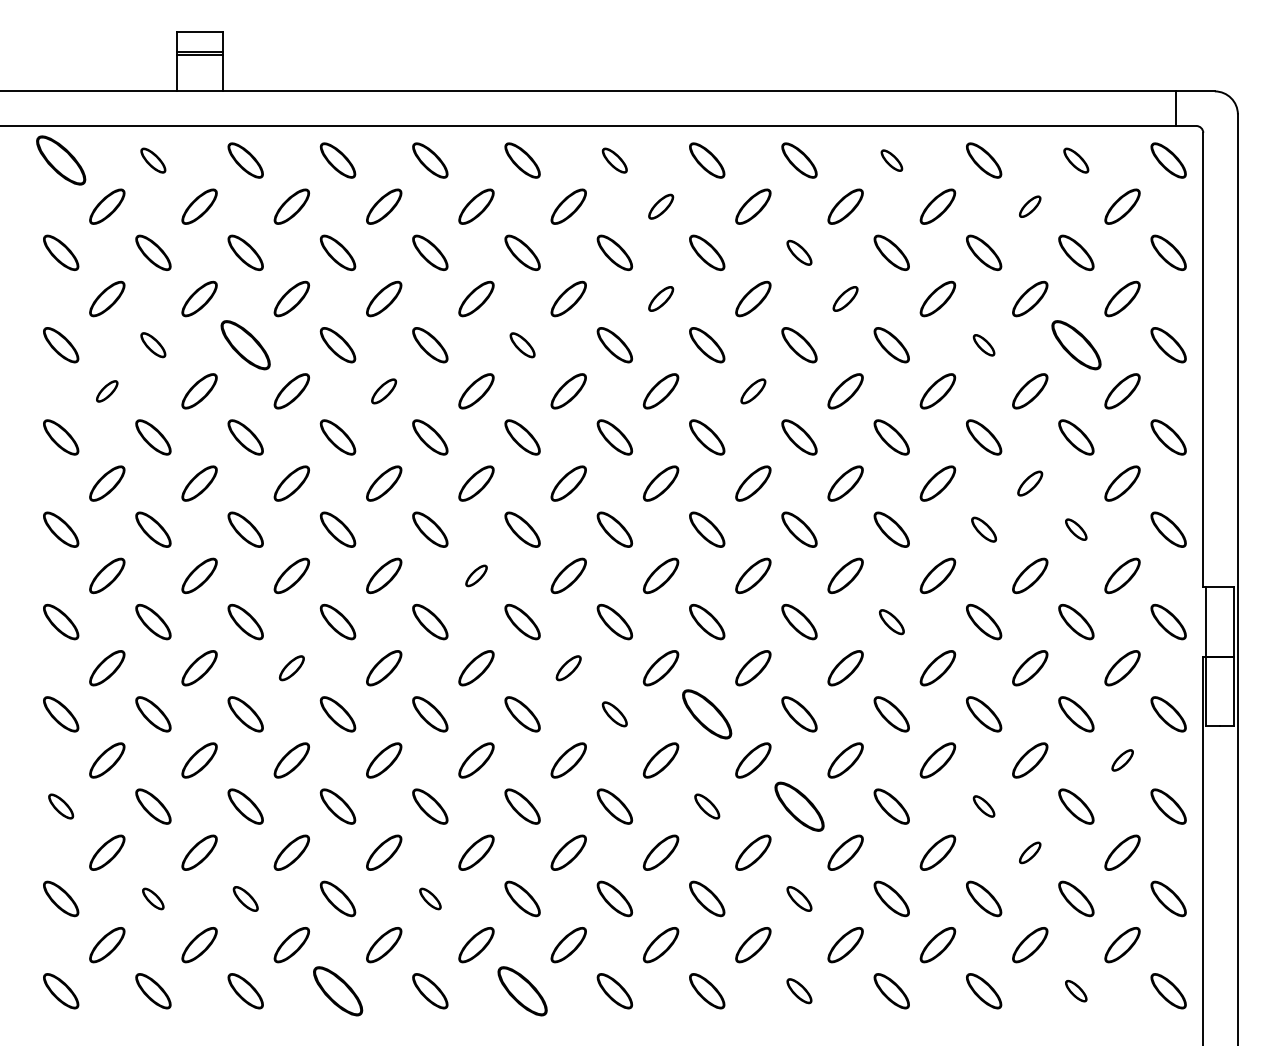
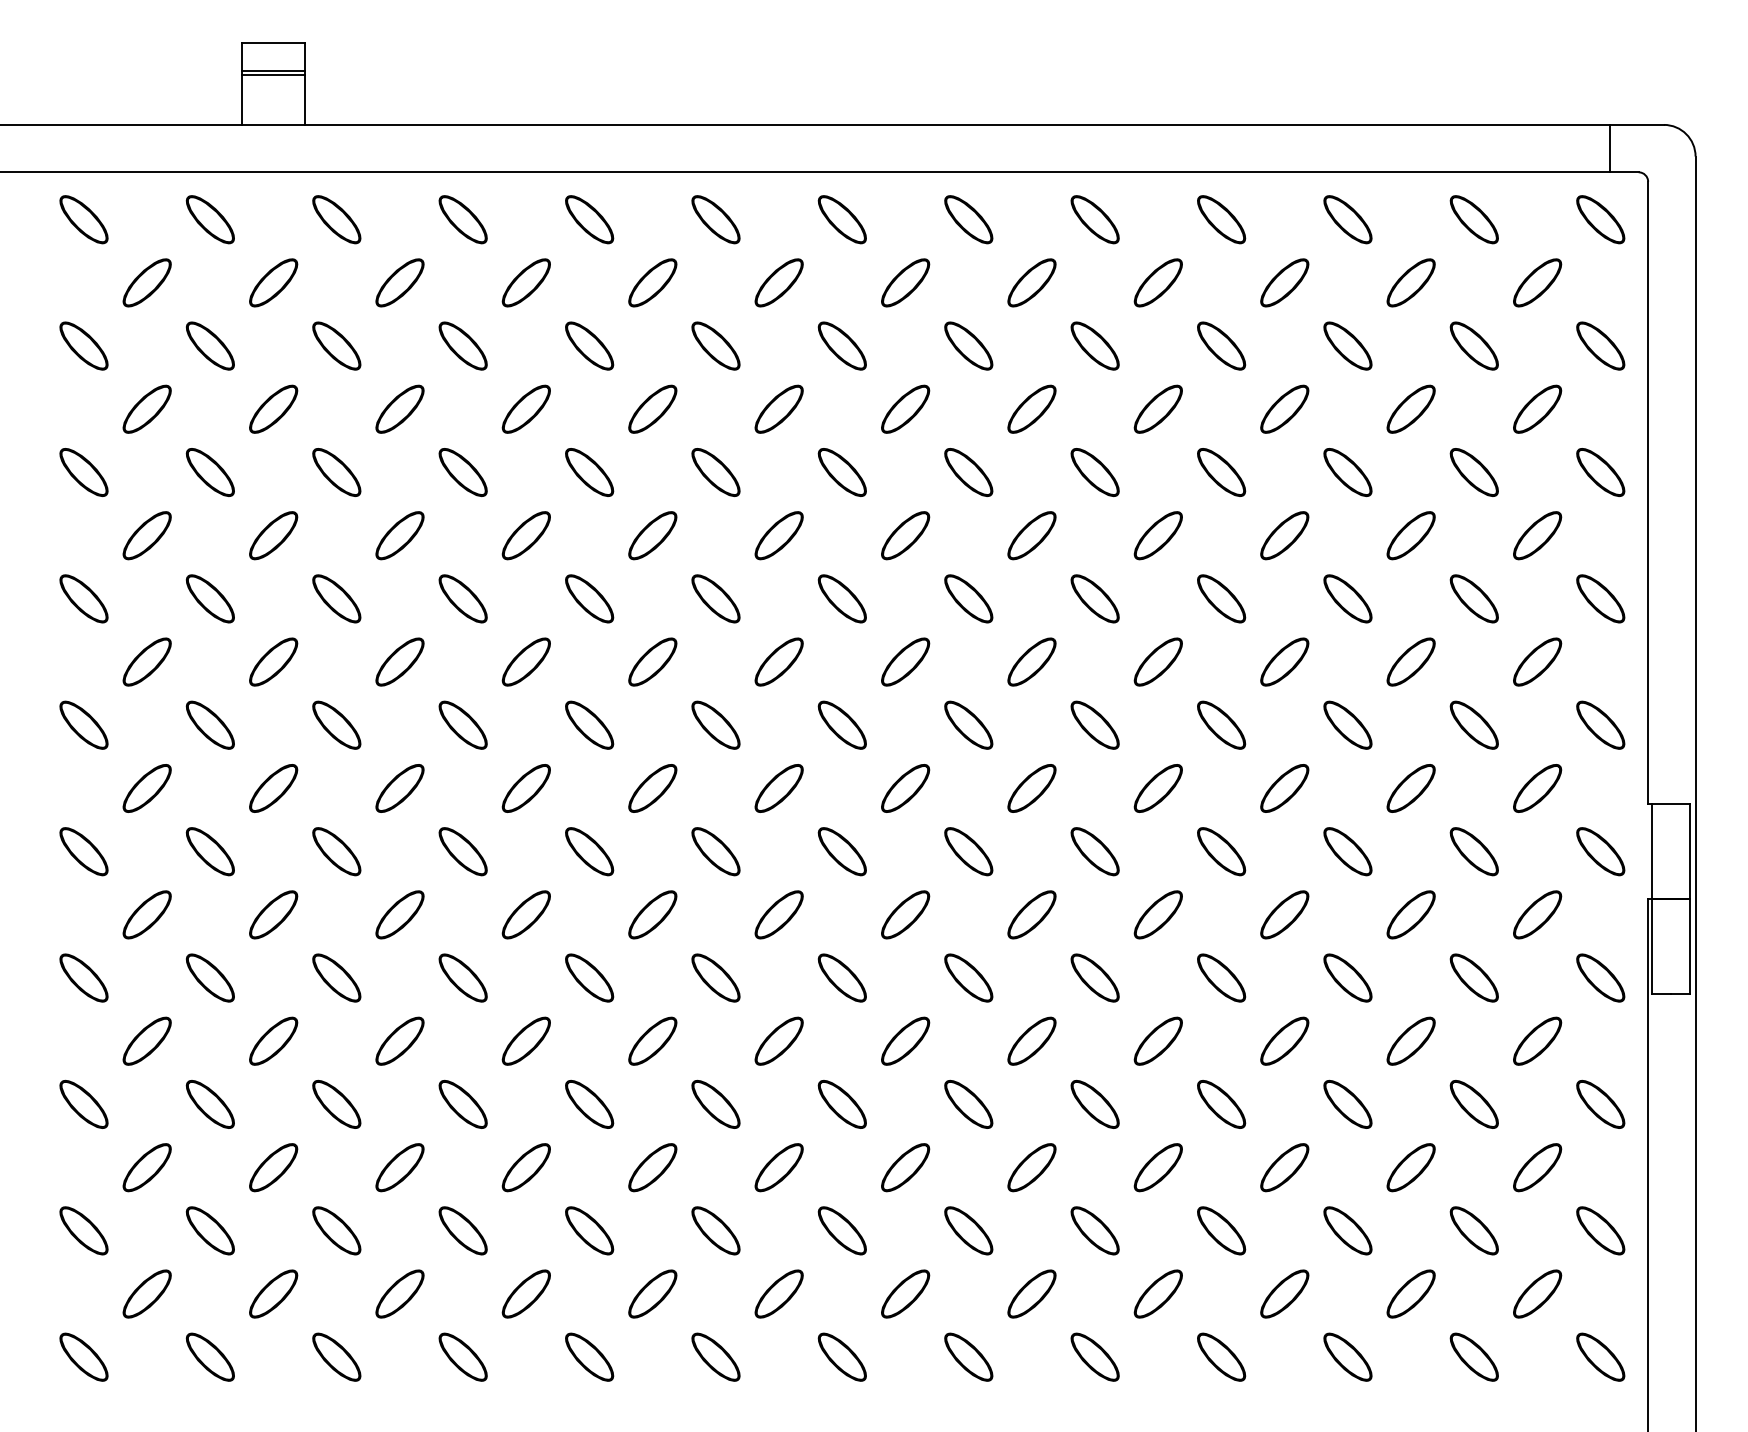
part: (60, 160) -> (83, 219), size x0.71
part: (152, 160) -> (209, 219), size x1.43
part: (614, 160) -> (841, 219), size x1.43
part: (891, 160) -> (1221, 219), size x1.67
part: (1075, 160) -> (1473, 219), size x1.43
part: (661, 206) -> (905, 282), size x1.43
part: (1029, 206) -> (1410, 282), size x1.67
part: (799, 252) -> (1094, 345), size x1.43
part: (661, 298) -> (905, 408), size x1.43
part: (845, 298) -> (1157, 408), size x1.43
part: (152, 345) -> (209, 472), size x1.43
part: (245, 345) -> (336, 472), size x0.71
part: (522, 345) -> (715, 472), size x1.43
part: (983, 345) -> (1347, 472), size x1.67
part: (1075, 345) -> (1473, 472), size x0.71
part: (106, 391) -> (146, 535), size x1.67
part: (383, 391) -> (525, 535), size x1.43
part: (753, 391) -> (1031, 535), size x1.43
part: (1029, 483) -> (1410, 661), size x1.43
part: (983, 529) -> (1347, 724), size x1.43
part: (1075, 529) -> (1473, 724), size x1.67
part: (476, 575) -> (652, 788), size x1.67
part: (891, 621) -> (1221, 851), size x1.43
part: (291, 667) -> (399, 914), size x1.43
part: (568, 667) -> (778, 914), size x1.43
part: (614, 713) -> (841, 977), size x1.43
part: (707, 713) -> (968, 977), size x0.71
part: (1122, 759) -> (1537, 1040), size x1.67
part: (60, 805) -> (83, 1103), size x1.43
part: (707, 805) -> (968, 1103), size x1.43
part: (799, 805) -> (1094, 1103), size x0.71
part: (983, 805) -> (1347, 1103), size x1.67
part: (1029, 852) -> (1410, 1167), size x1.67
part: (152, 898) -> (209, 1230), size x1.67
part: (245, 898) -> (336, 1230), size x1.43
part: (430, 898) -> (589, 1230), size x1.67
part: (799, 898) -> (1094, 1230), size x1.43
part: (337, 990) -> (462, 1356), size x0.71
part: (522, 990) -> (715, 1356), size x0.71
part: (799, 990) -> (1094, 1356), size x1.43
part: (1075, 990) -> (1473, 1356), size x1.67

